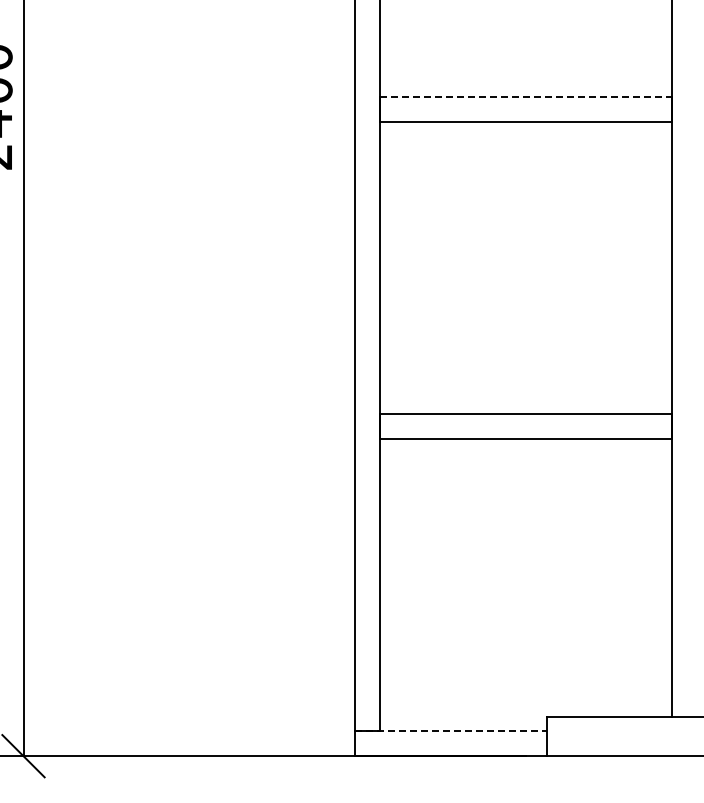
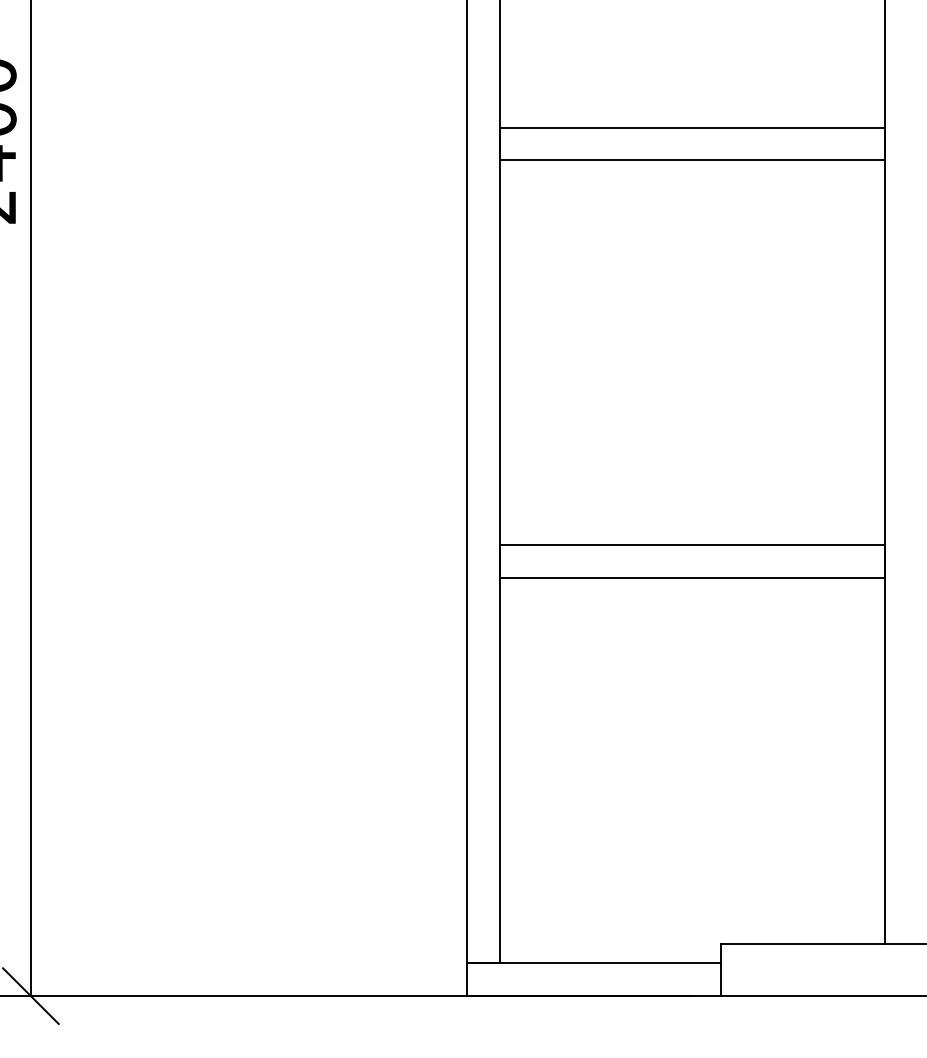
line: (526, 96) -> (693, 127), dashed -> solid
line: (451, 731) -> (594, 963), dashed -> solid

